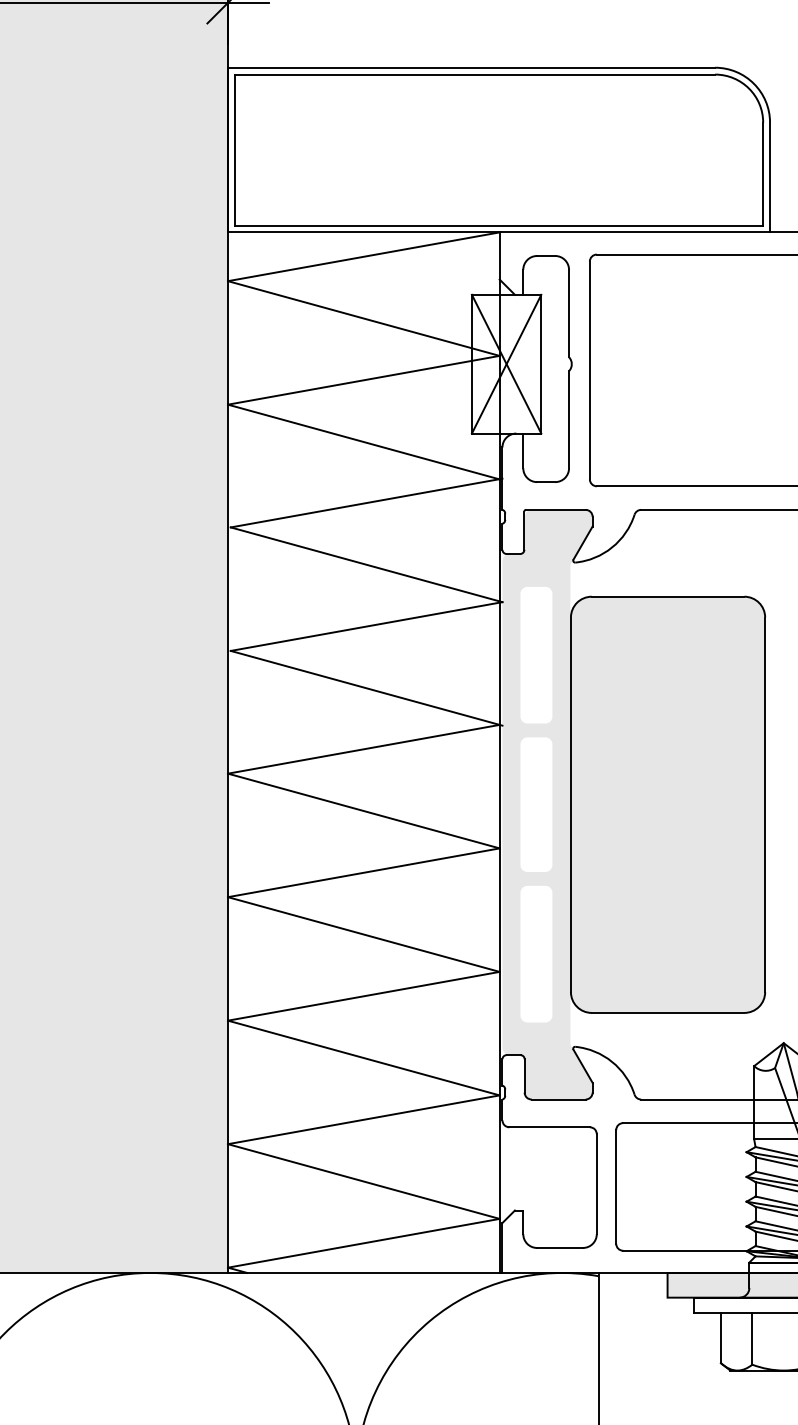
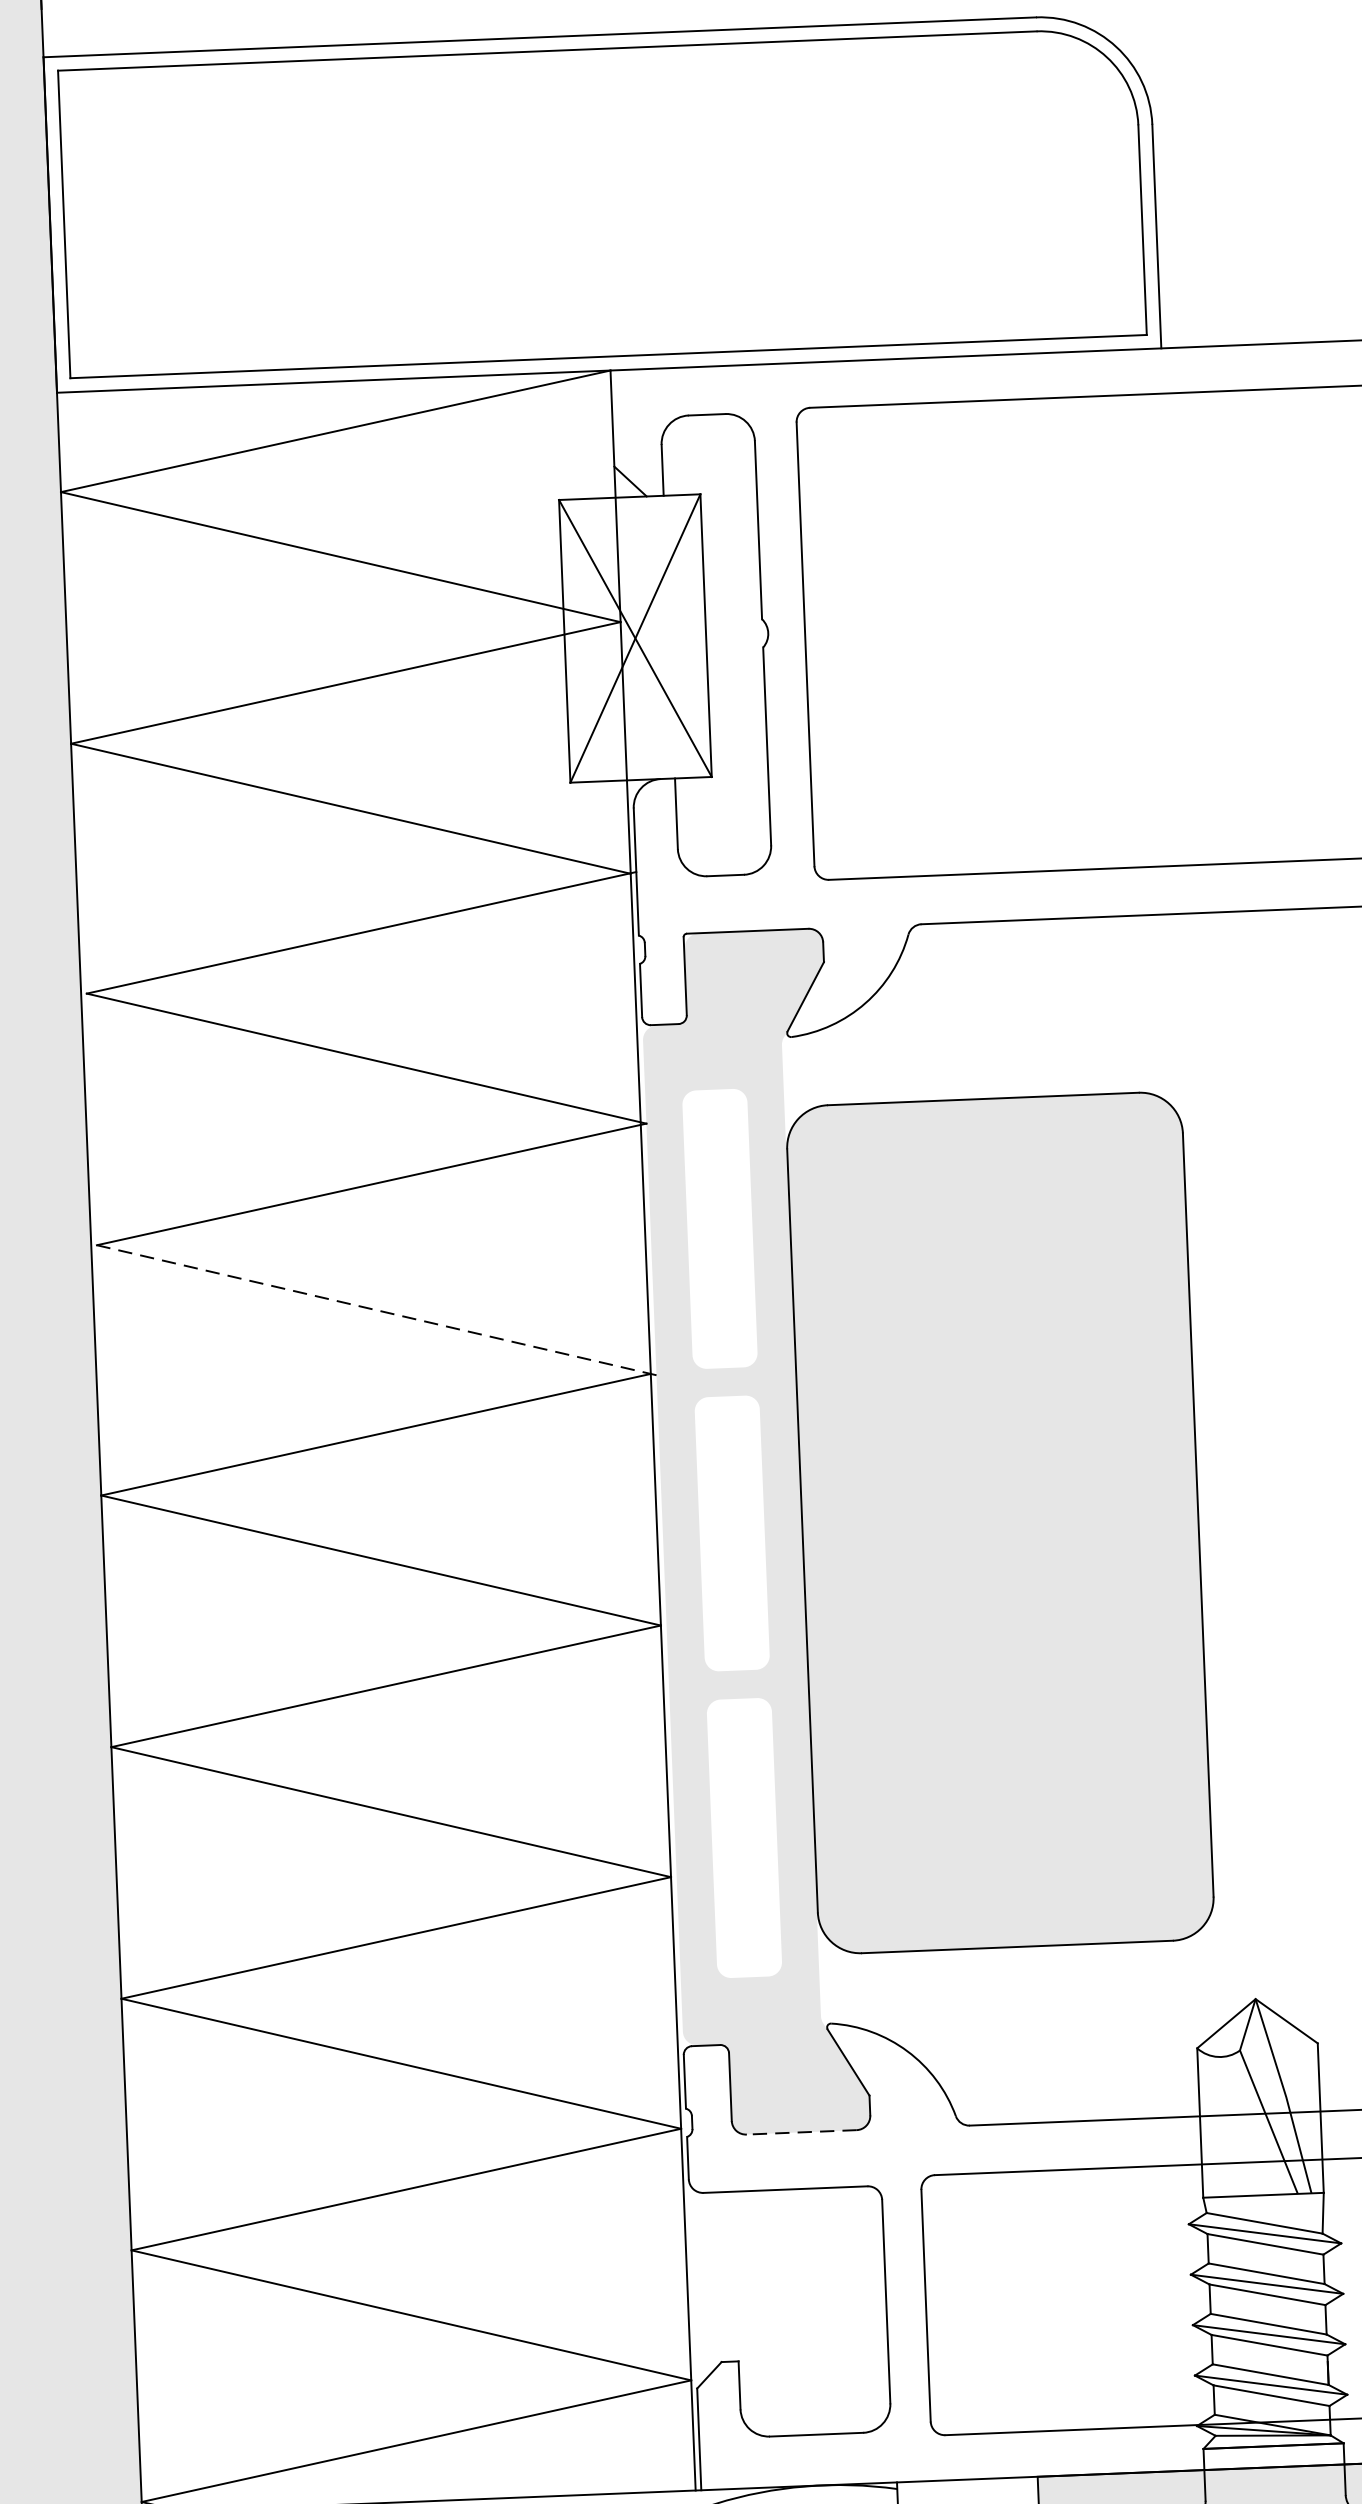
line: (366, 688) -> (376, 1310), solid -> dashed
line: (558, 1099) -> (801, 2132), solid -> dashed

